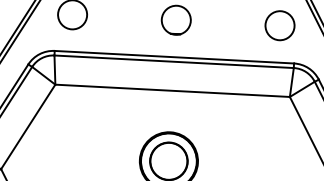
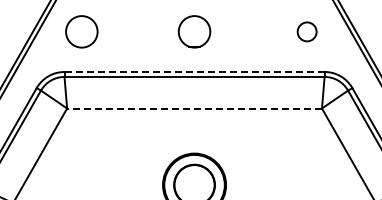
circle: (279, 25) -> (306, 31), size x0.6
line: (175, 56) -> (195, 71), solid -> dashed
line: (172, 90) -> (194, 108), solid -> dashed

